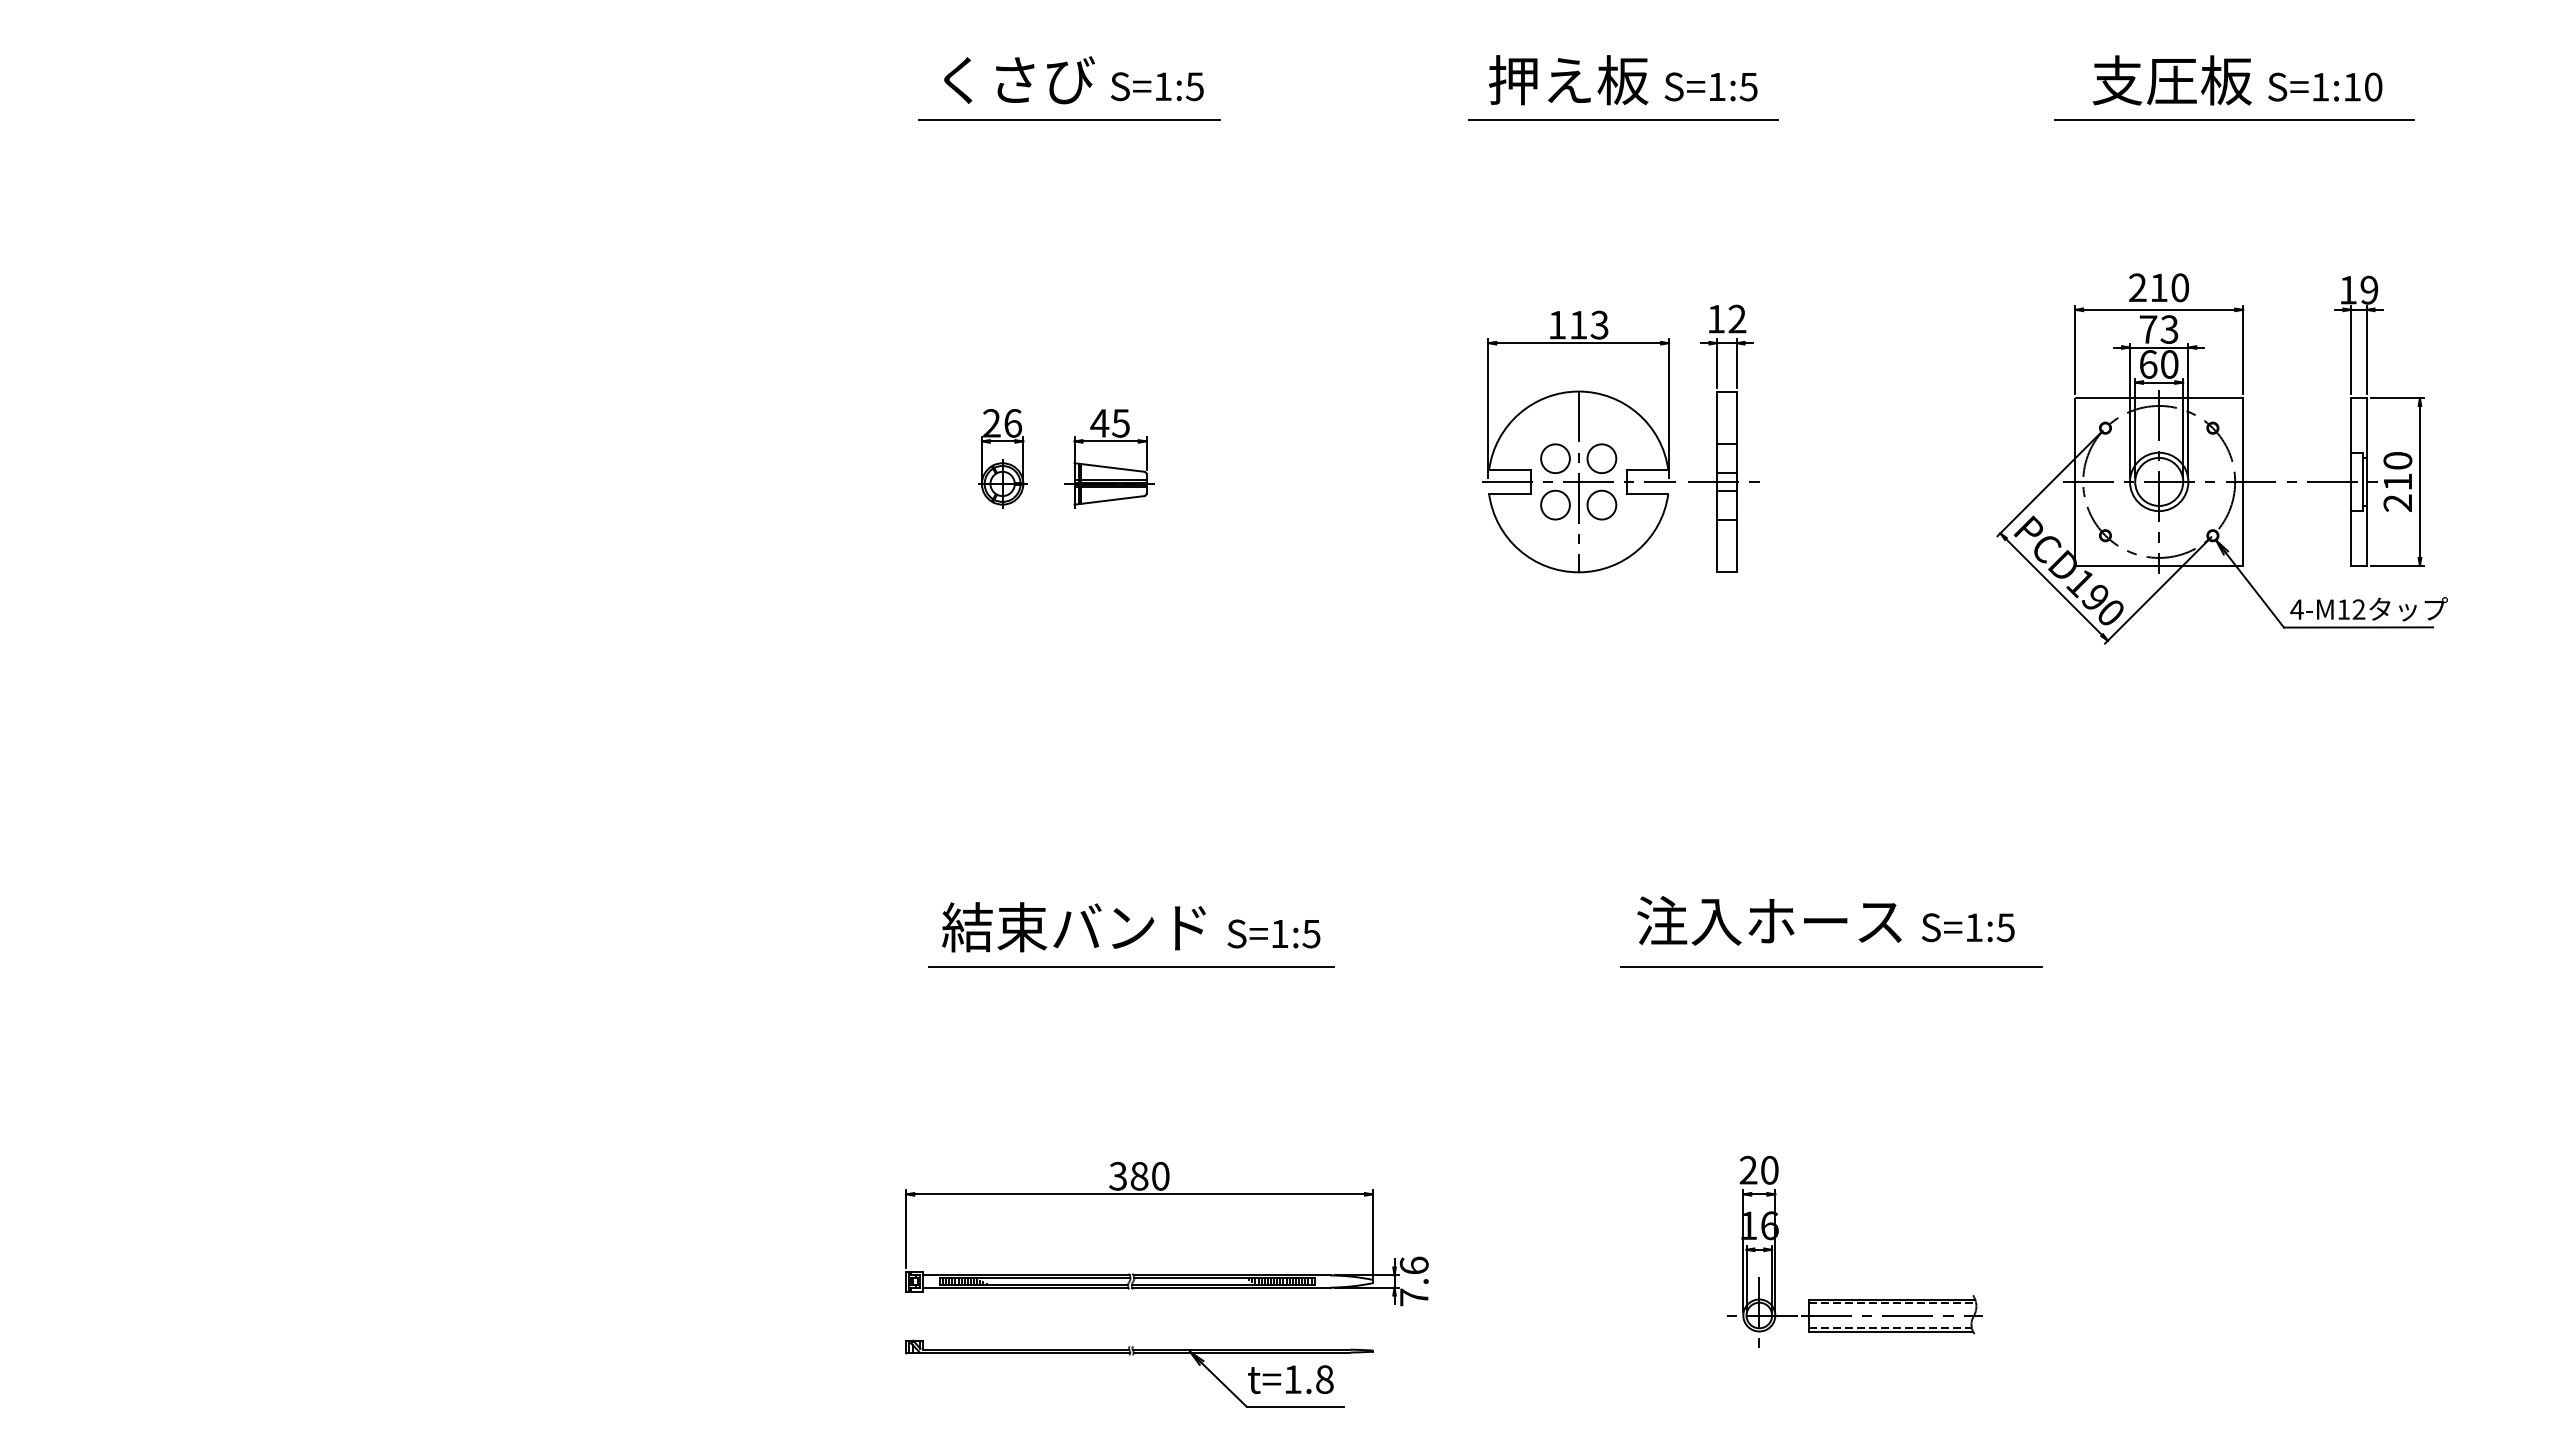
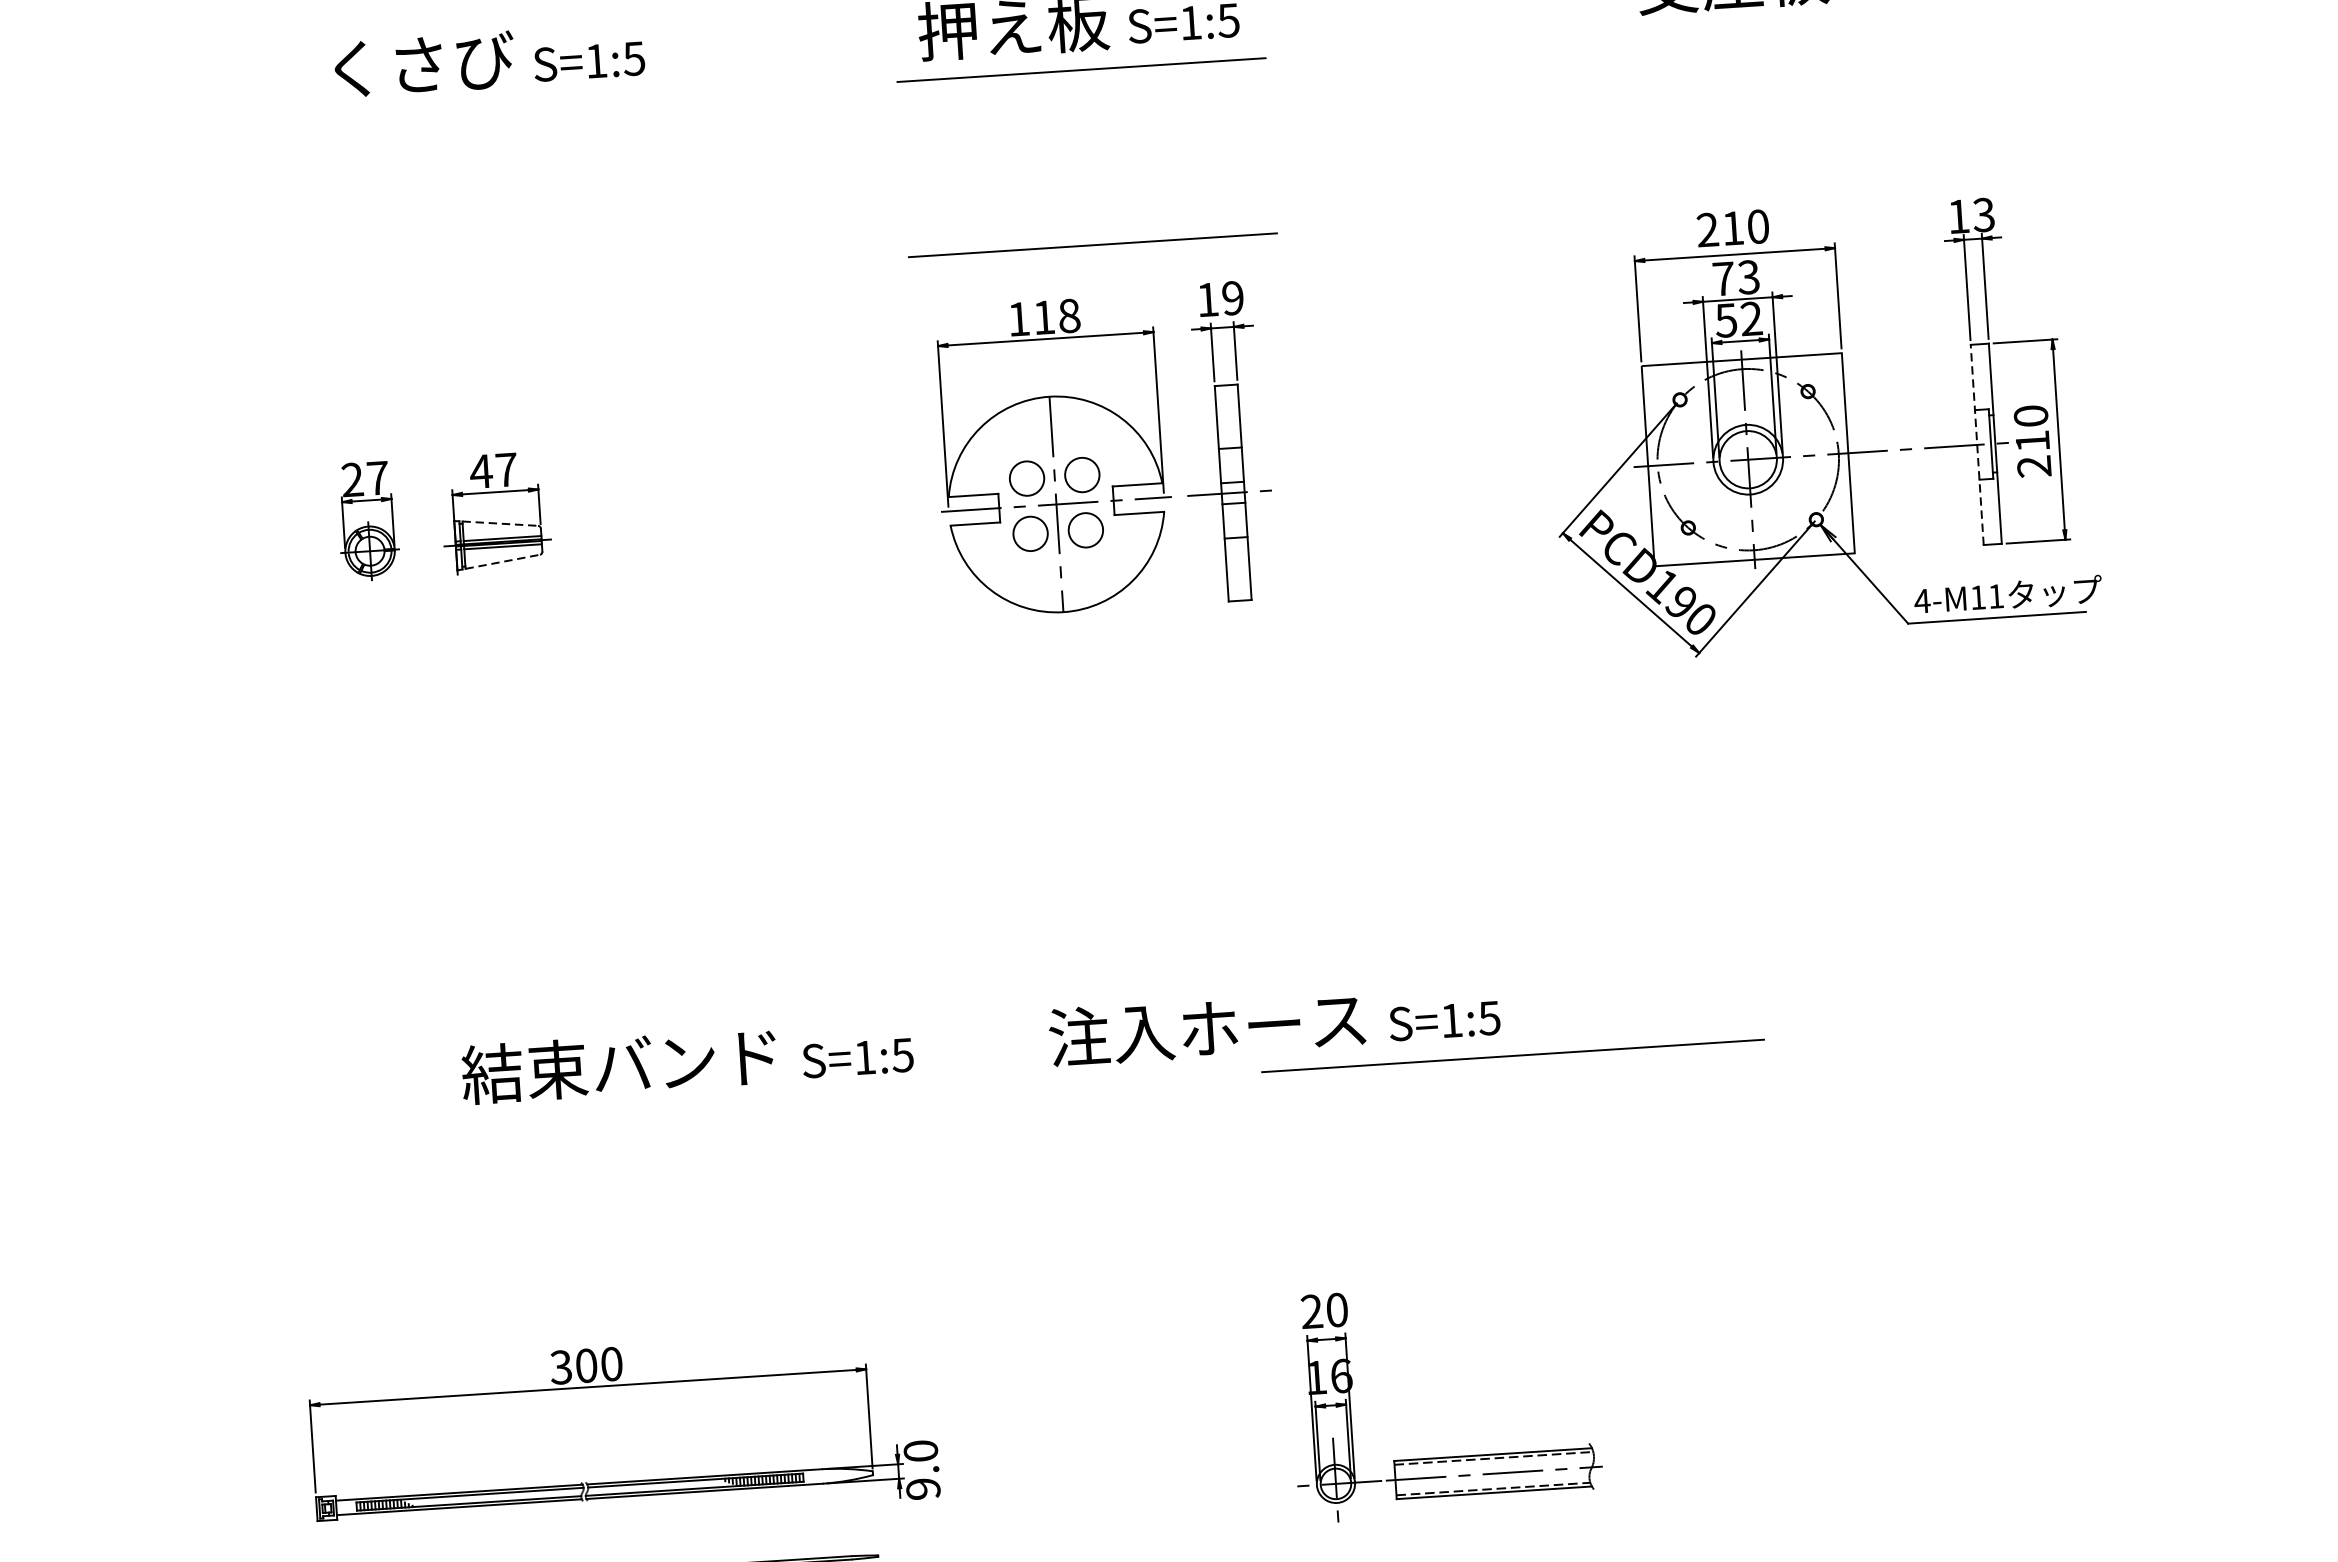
text: (1073, 80) -> (489, 60), moved
line: (1069, 120) -> (421, 112), removed
line: (2233, 120) -> (1808, 23), removed
line: (1623, 266) -> (1093, 244), added
text: (2369, 289) -> (1984, 214), 19 -> 13
text: (1737, 319) -> (1233, 298), 12 -> 19
text: (1599, 324) -> (1069, 315), 113 -> 118
text: (2158, 364) -> (1738, 319), 60 -> 52
text: (1013, 423) -> (378, 478), 26 -> 27
text: (1120, 423) -> (505, 470), 45 -> 47
line: (1112, 467) -> (499, 523), solid -> dashed
line: (2351, 481) -> (1977, 444), solid -> dashed
line: (1112, 499) -> (502, 561), solid -> dashed
text: (2358, 609) -> (1995, 596), 4-M12 -> 4-M11
text: (1825, 920) -> (1274, 1023), moved
text: (1131, 927) -> (687, 1061), moved
line: (1831, 966) -> (1513, 1054), moved
line: (1131, 967) -> (560, 1117), removed
text: (1139, 1176) -> (586, 1366), 380 -> 300
text: (1413, 1281) -> (921, 1470), 7.6 -> 9.0

